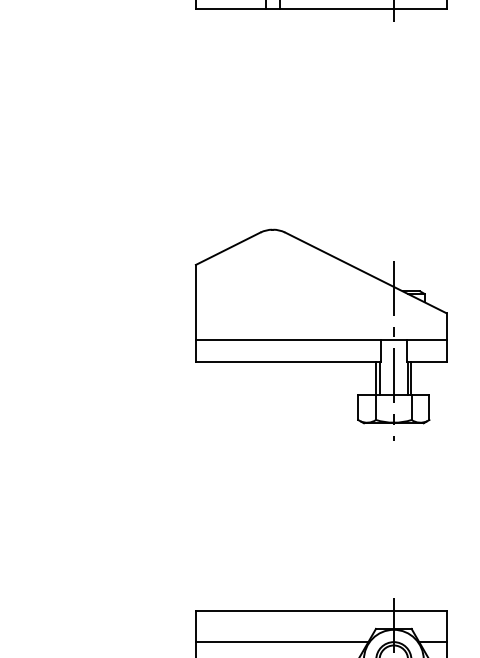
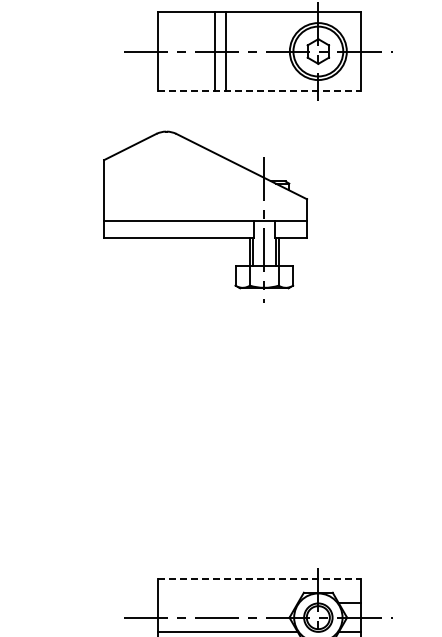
line: (322, 8) -> (260, 90), solid -> dashed
part: (321, 334) -> (205, 216), moved
line: (322, 611) -> (260, 578), solid -> dashed
line: (281, 642) -> (227, 603), removed

